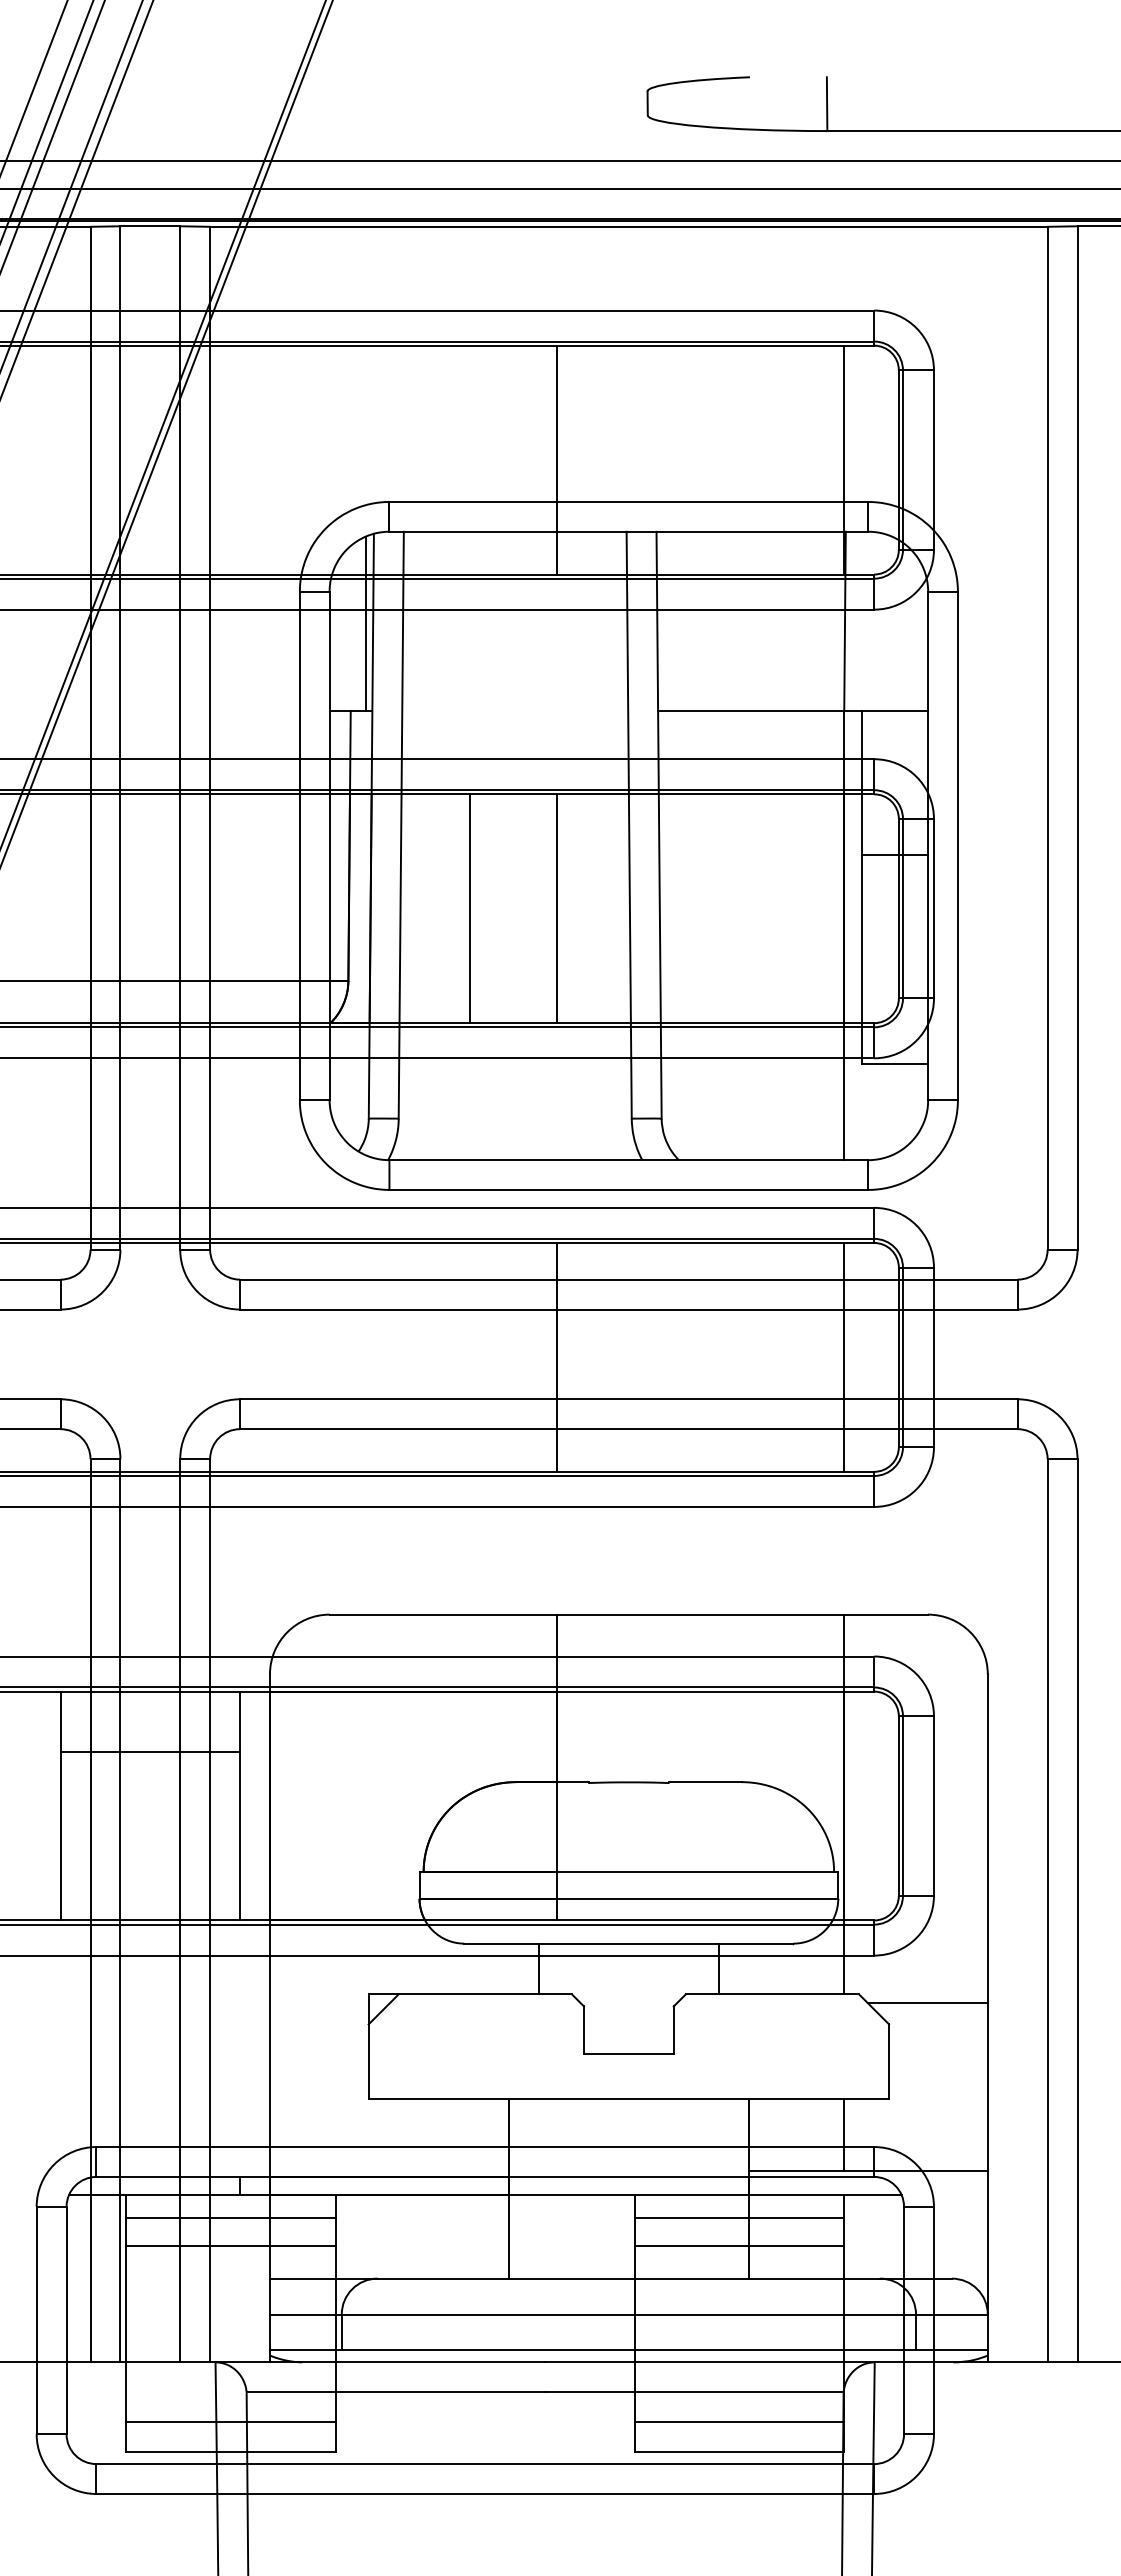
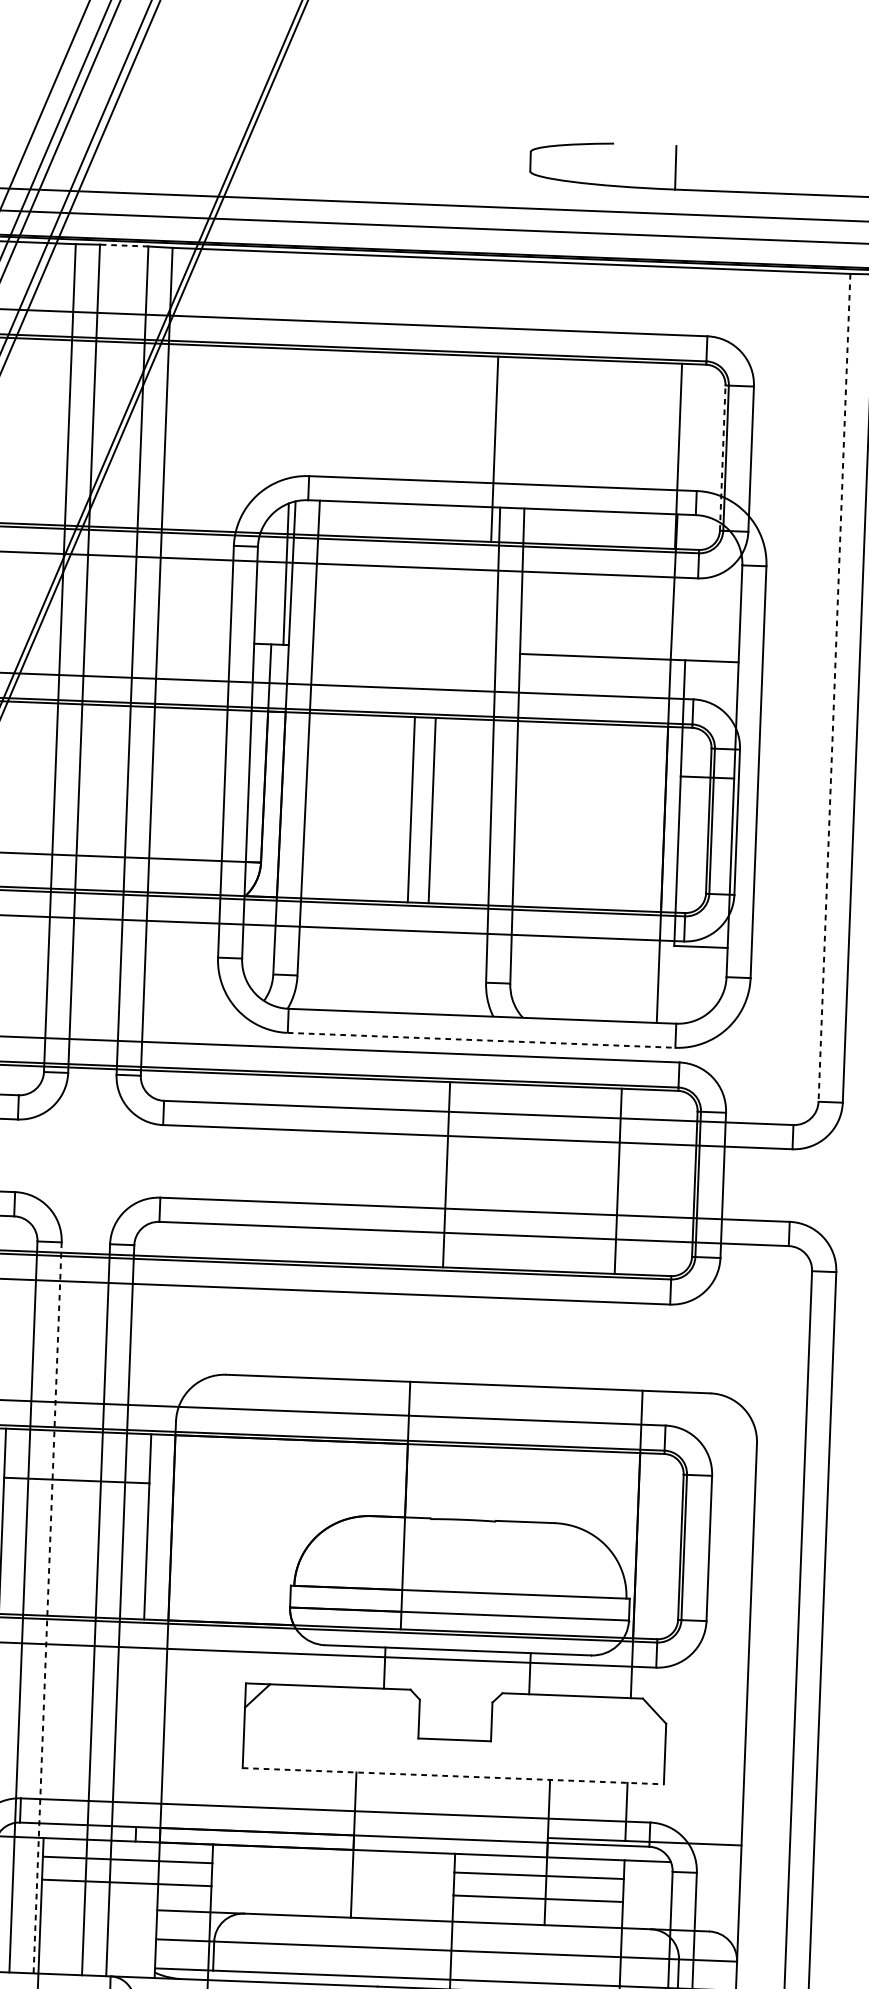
line: (150, 226) -> (124, 245), solid -> dashed
line: (557, 459) -> (495, 448), moved
line: (898, 460) -> (722, 458), solid -> dashed
line: (1047, 738) -> (834, 688), solid -> dashed
line: (470, 908) -> (411, 809), moved
line: (629, 1189) -> (482, 1040), solid -> dashed
line: (557, 1356) -> (446, 1174), moved
line: (844, 1356) -> (618, 1180), moved
line: (120, 1910) -> (47, 1607), solid -> dashed
line: (927, 2003) -> (697, 1708), removed
line: (629, 2099) -> (453, 1776), solid -> dashed

